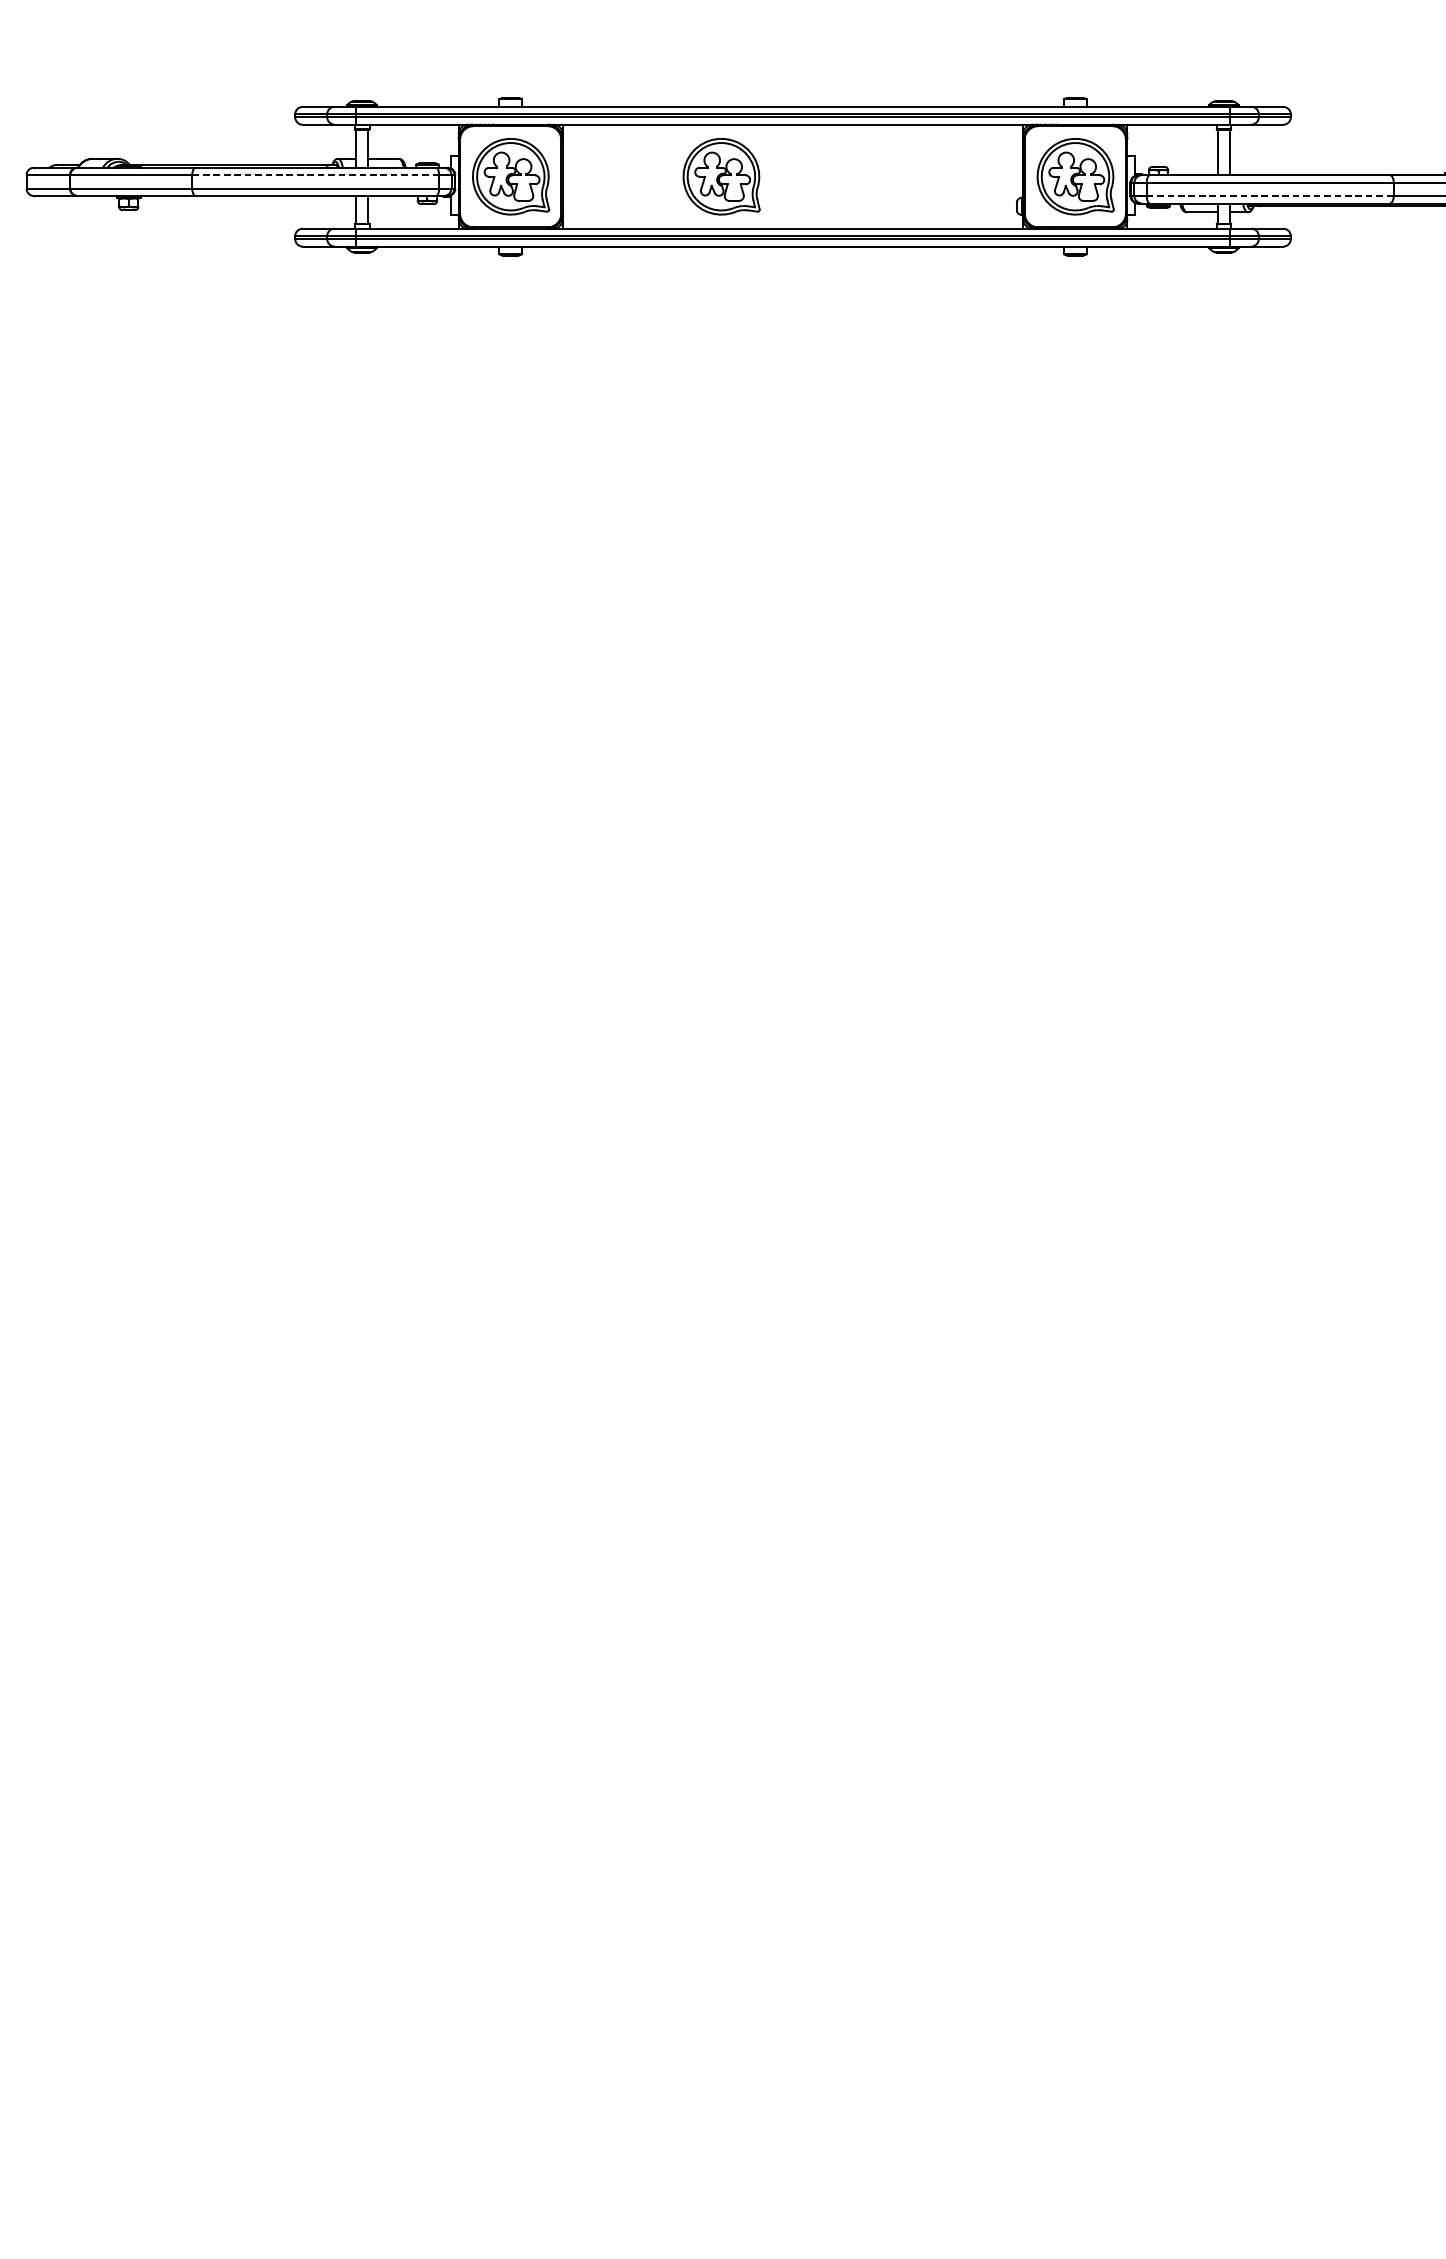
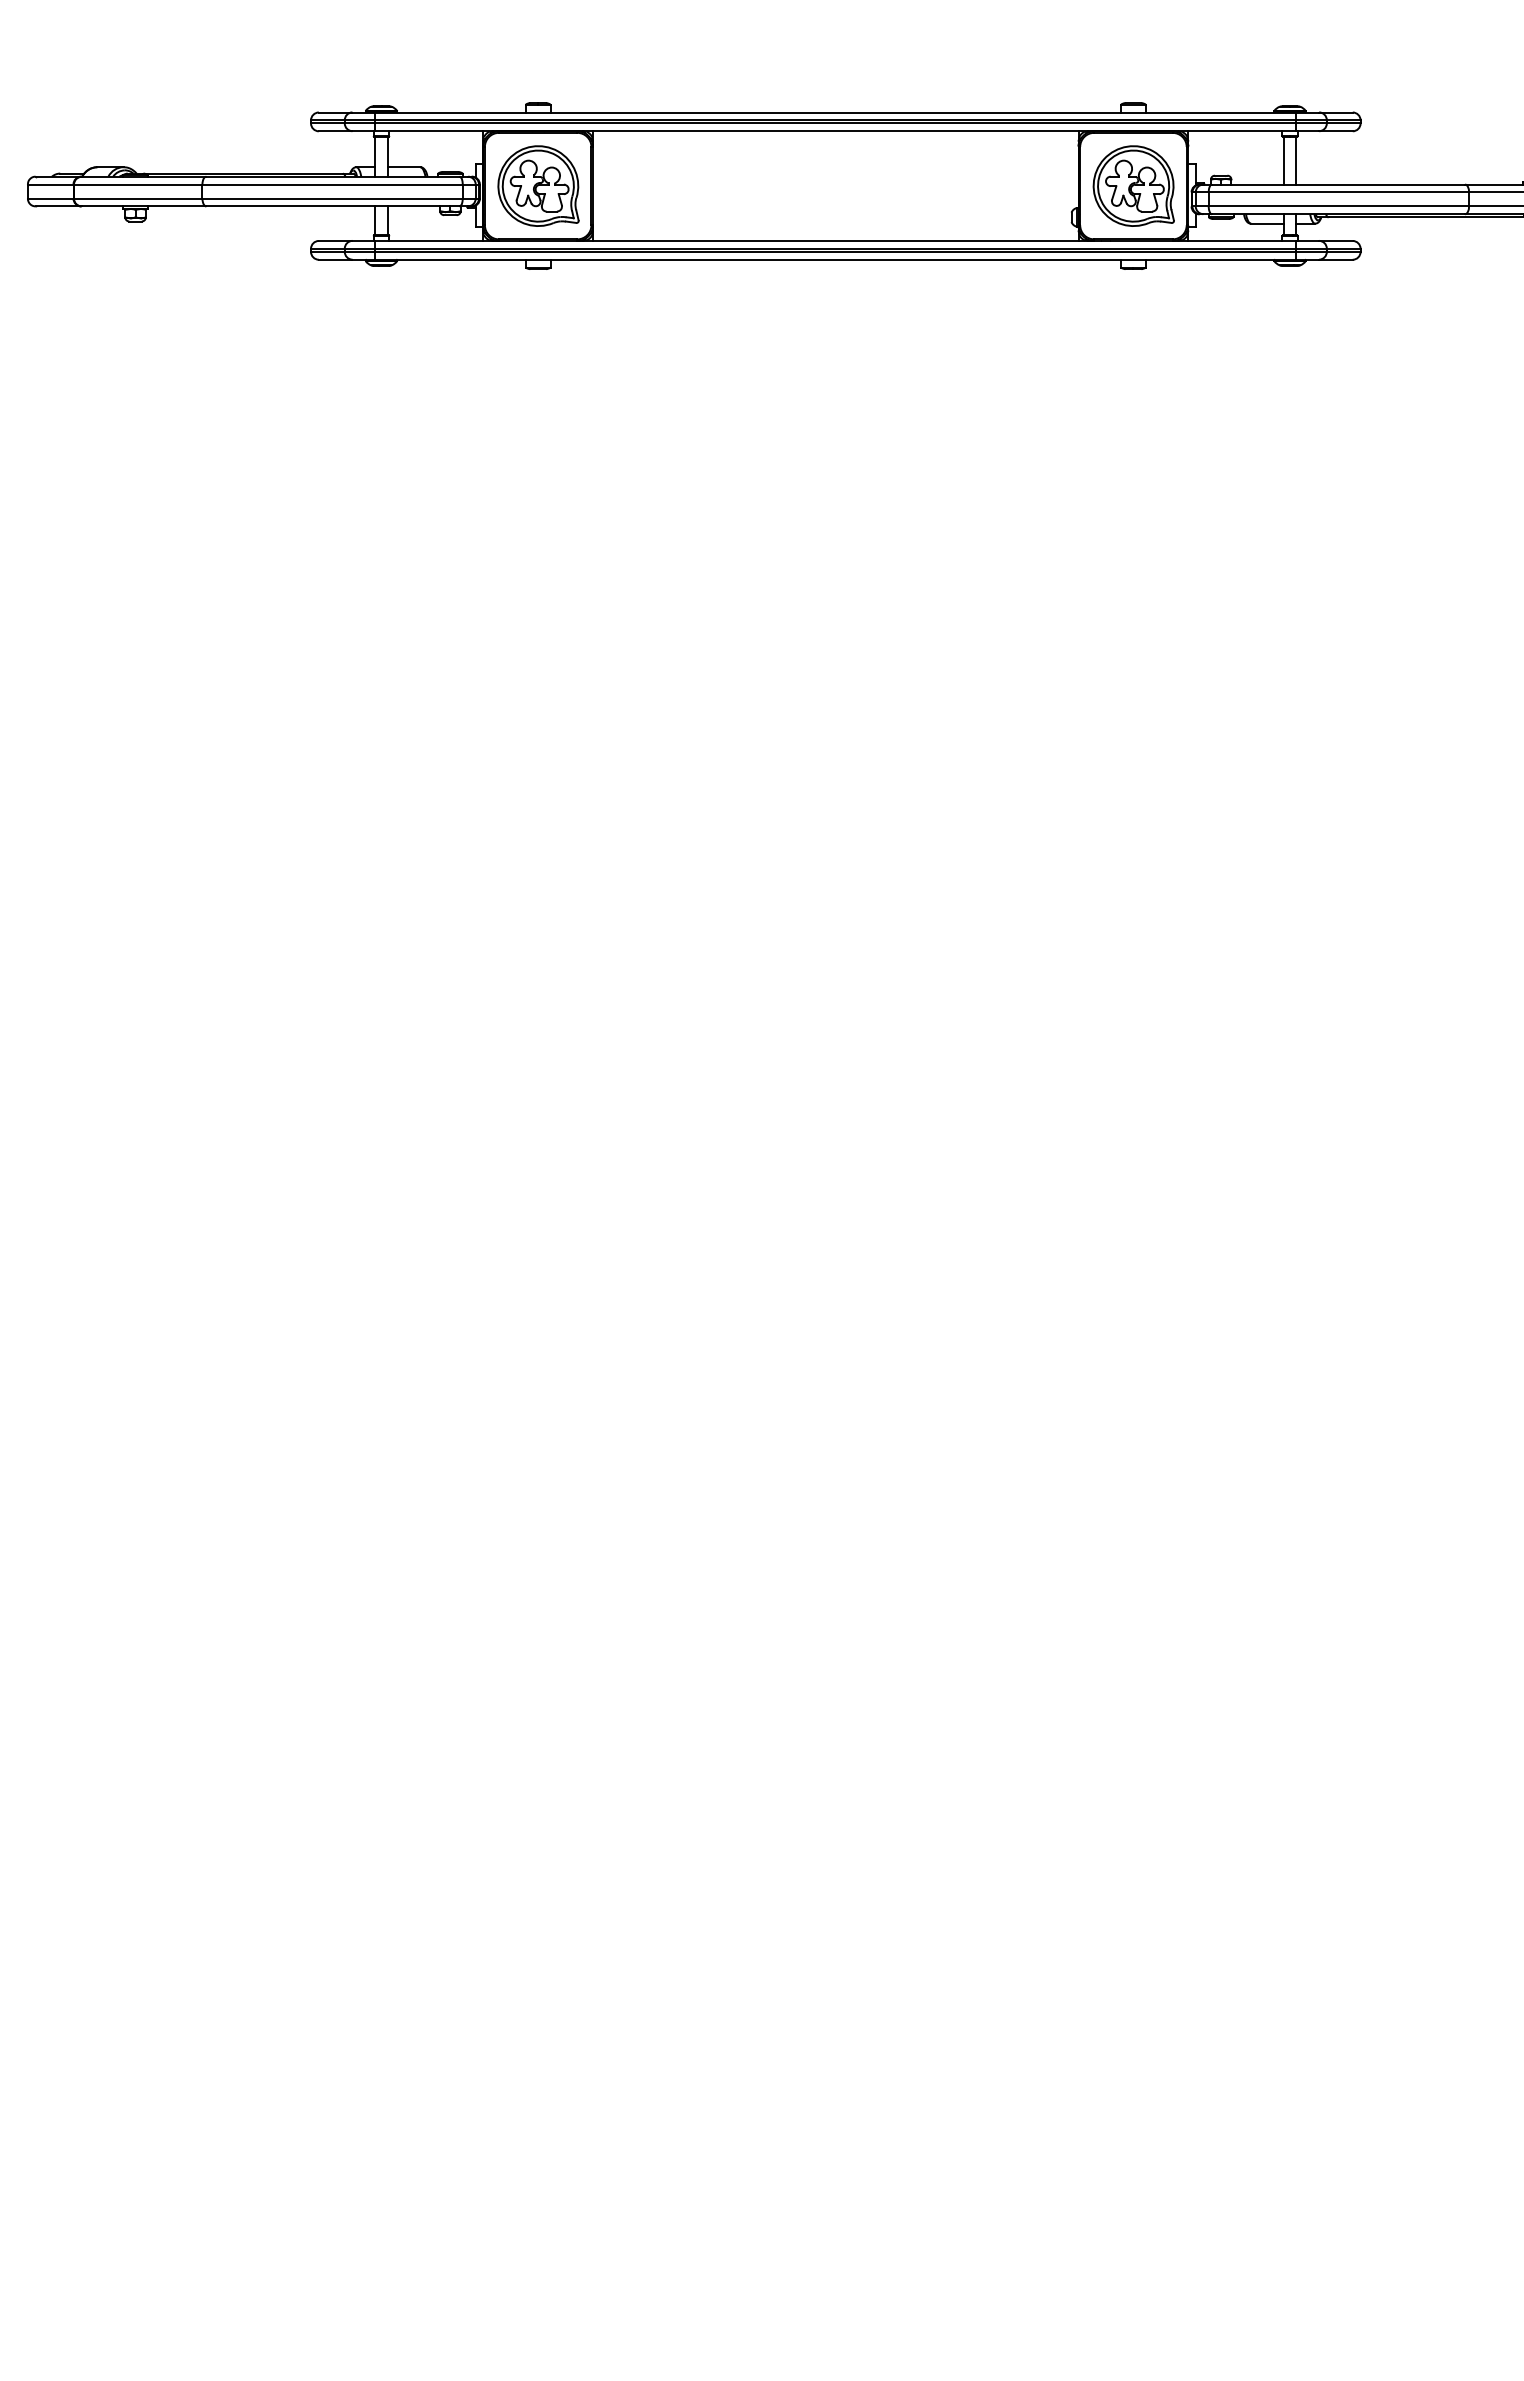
line: (315, 175) -> (332, 184), dashed -> solid
part: (721, 176) -> (760, 185), removed
line: (1270, 196) -> (1339, 206), dashed -> solid

